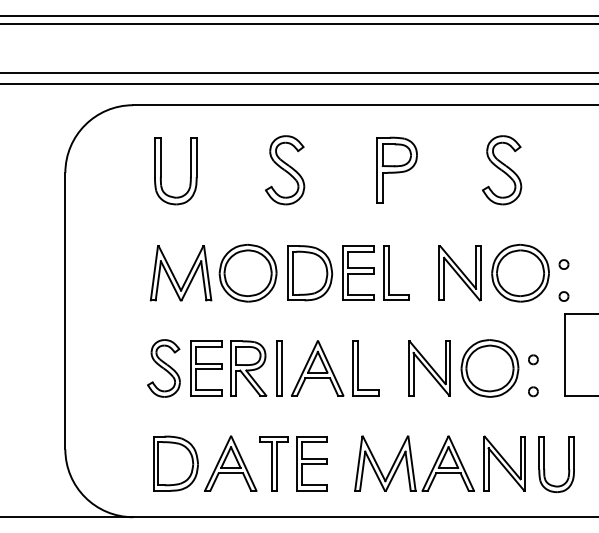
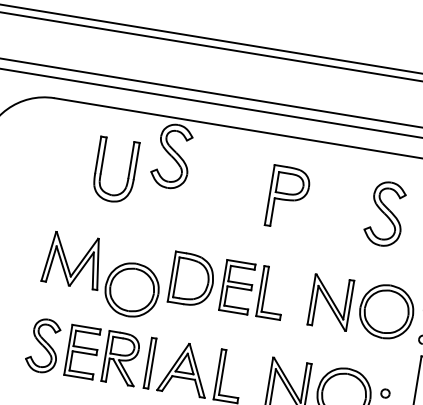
part: (285, 170) -> (172, 156), moved
part: (161, 171) -> (102, 168), moved
part: (247, 272) -> (131, 289), moved

